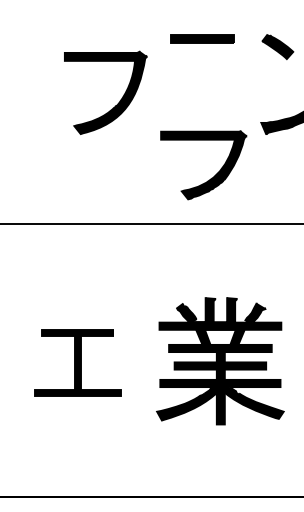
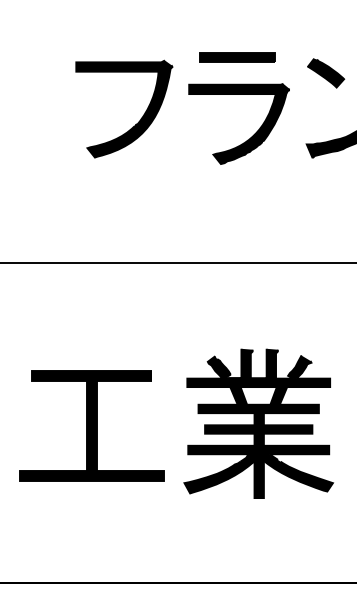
part: (202, 38) -> (237, 57), moved
part: (278, 47) -> (326, 73), moved
part: (210, 178) -> (247, 139), moved
part: (77, 362) -> (91, 425), size x1.43

